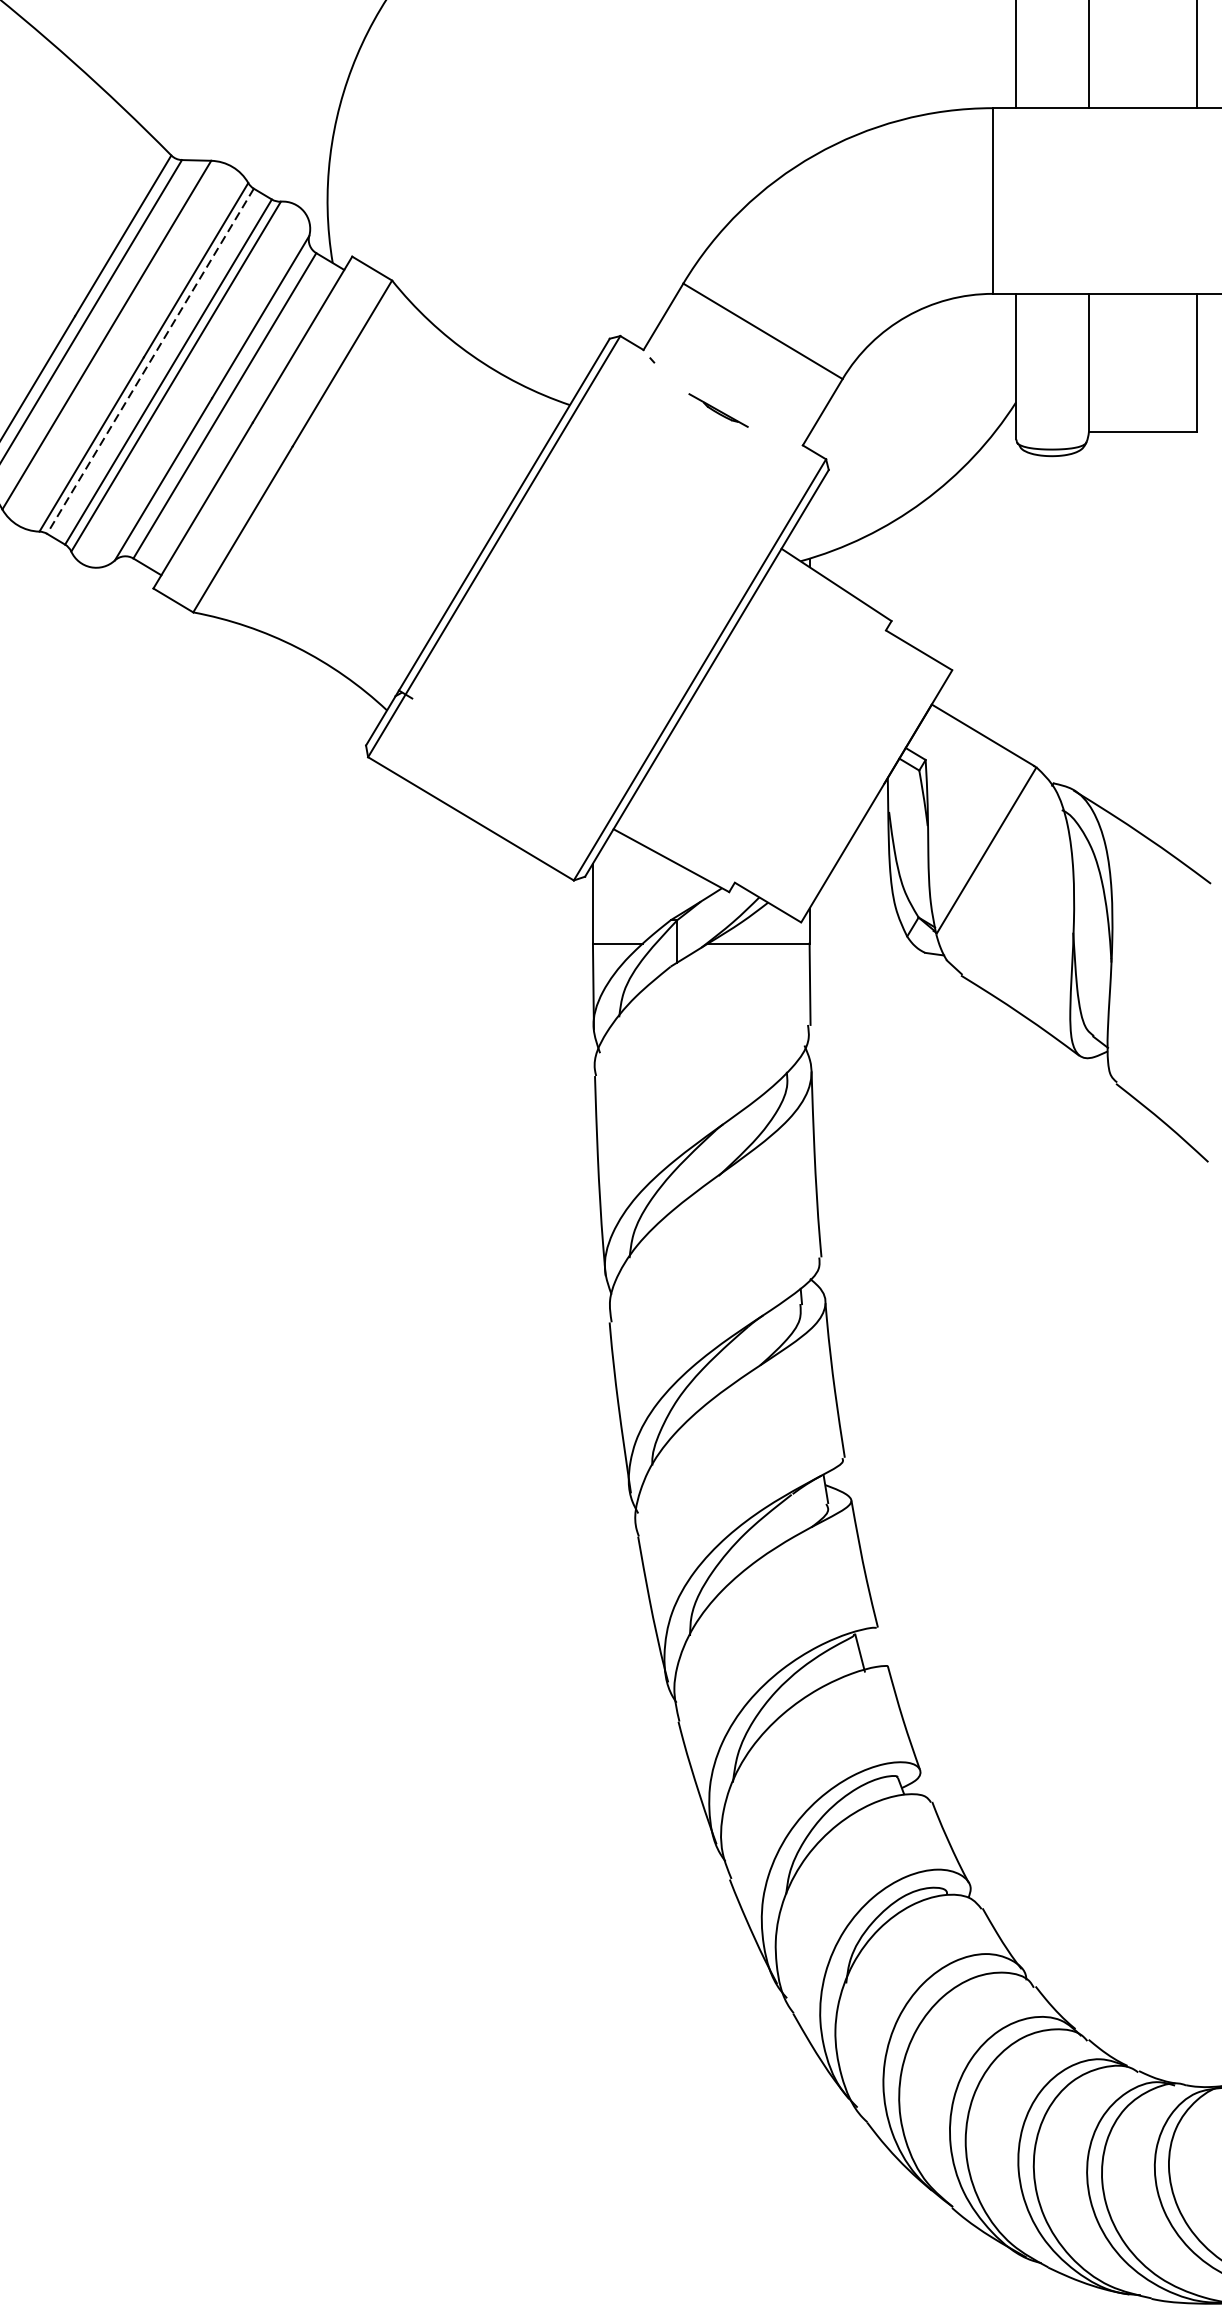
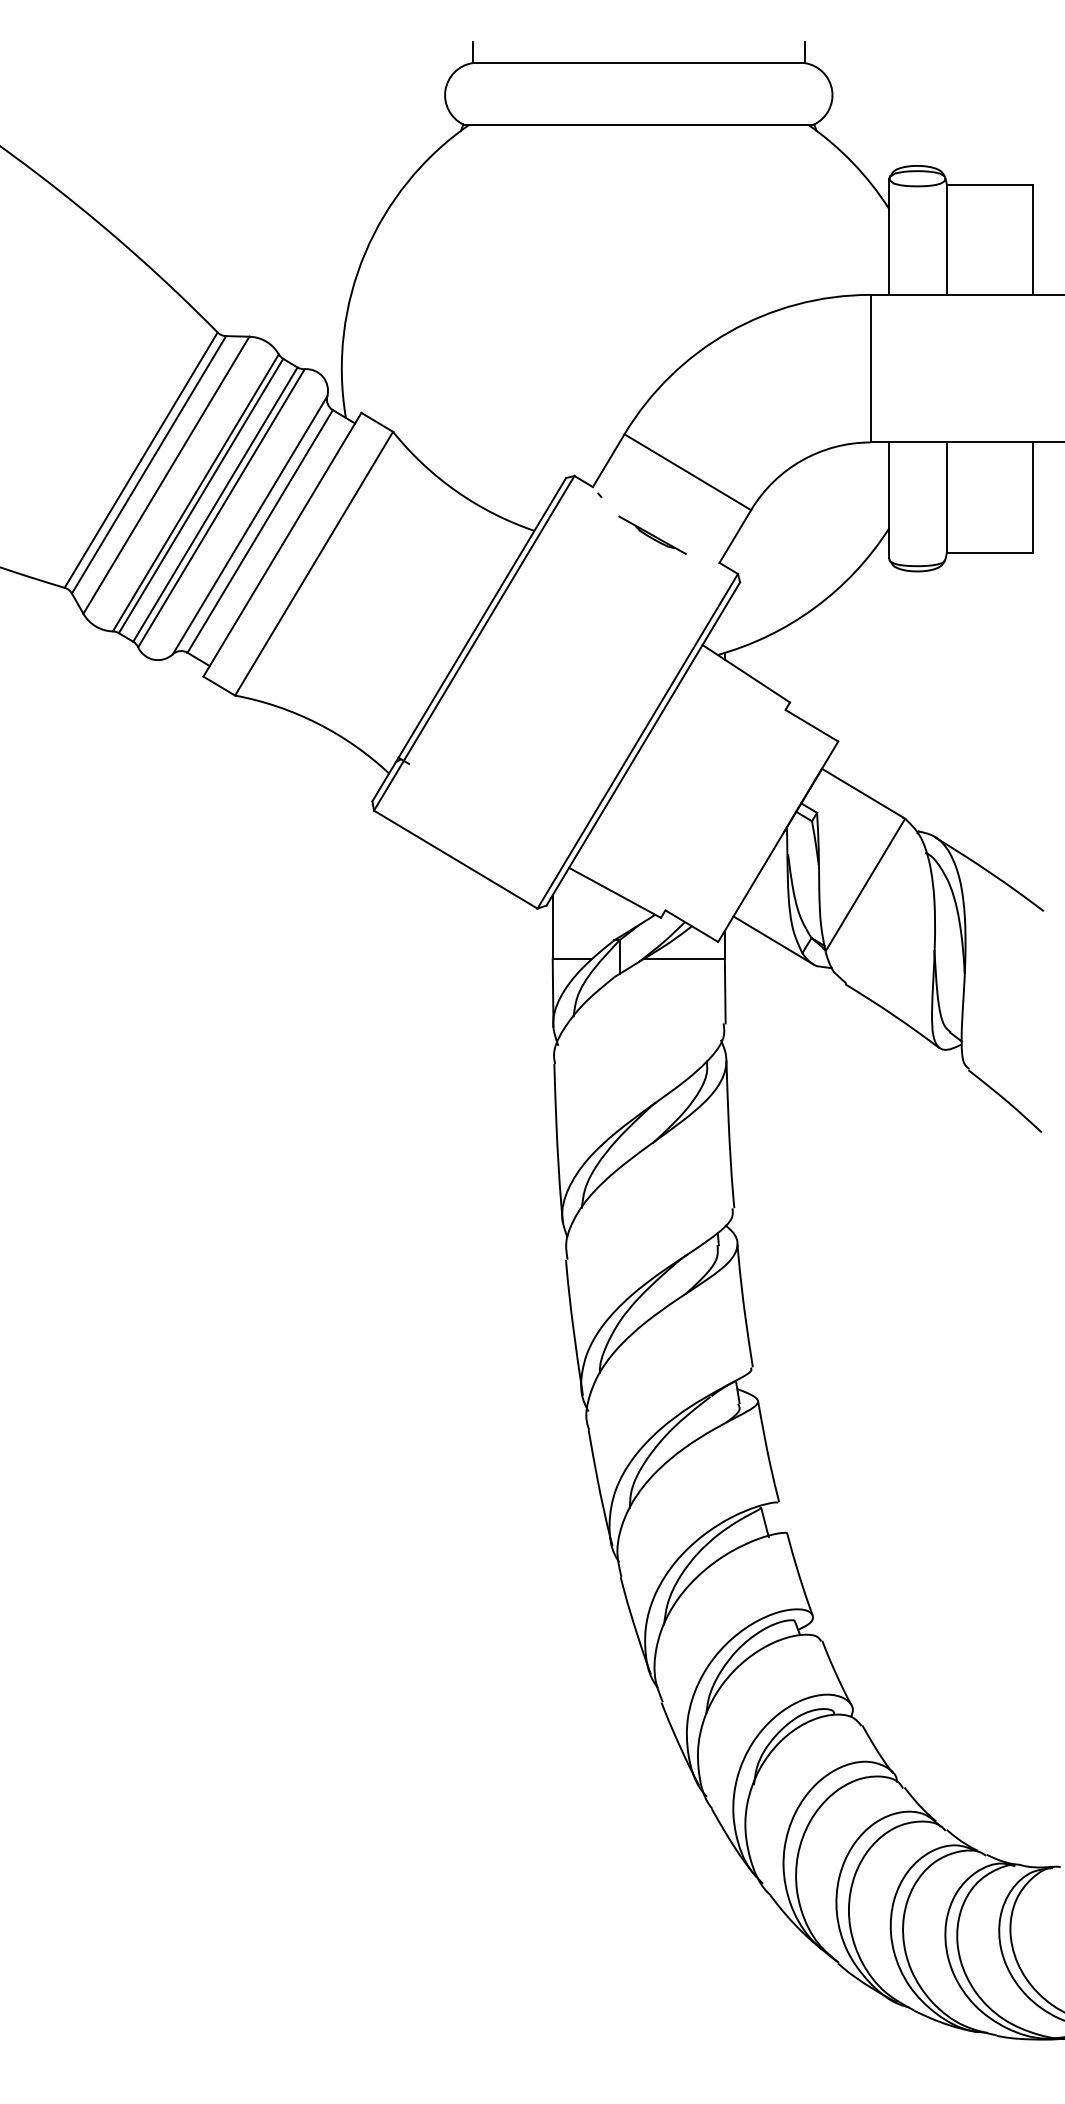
line: (150, 361) -> (201, 496), dashed -> solid
part: (718, 409) -> (652, 534), size x1.43
line: (870, 920) -> (773, 940), added

